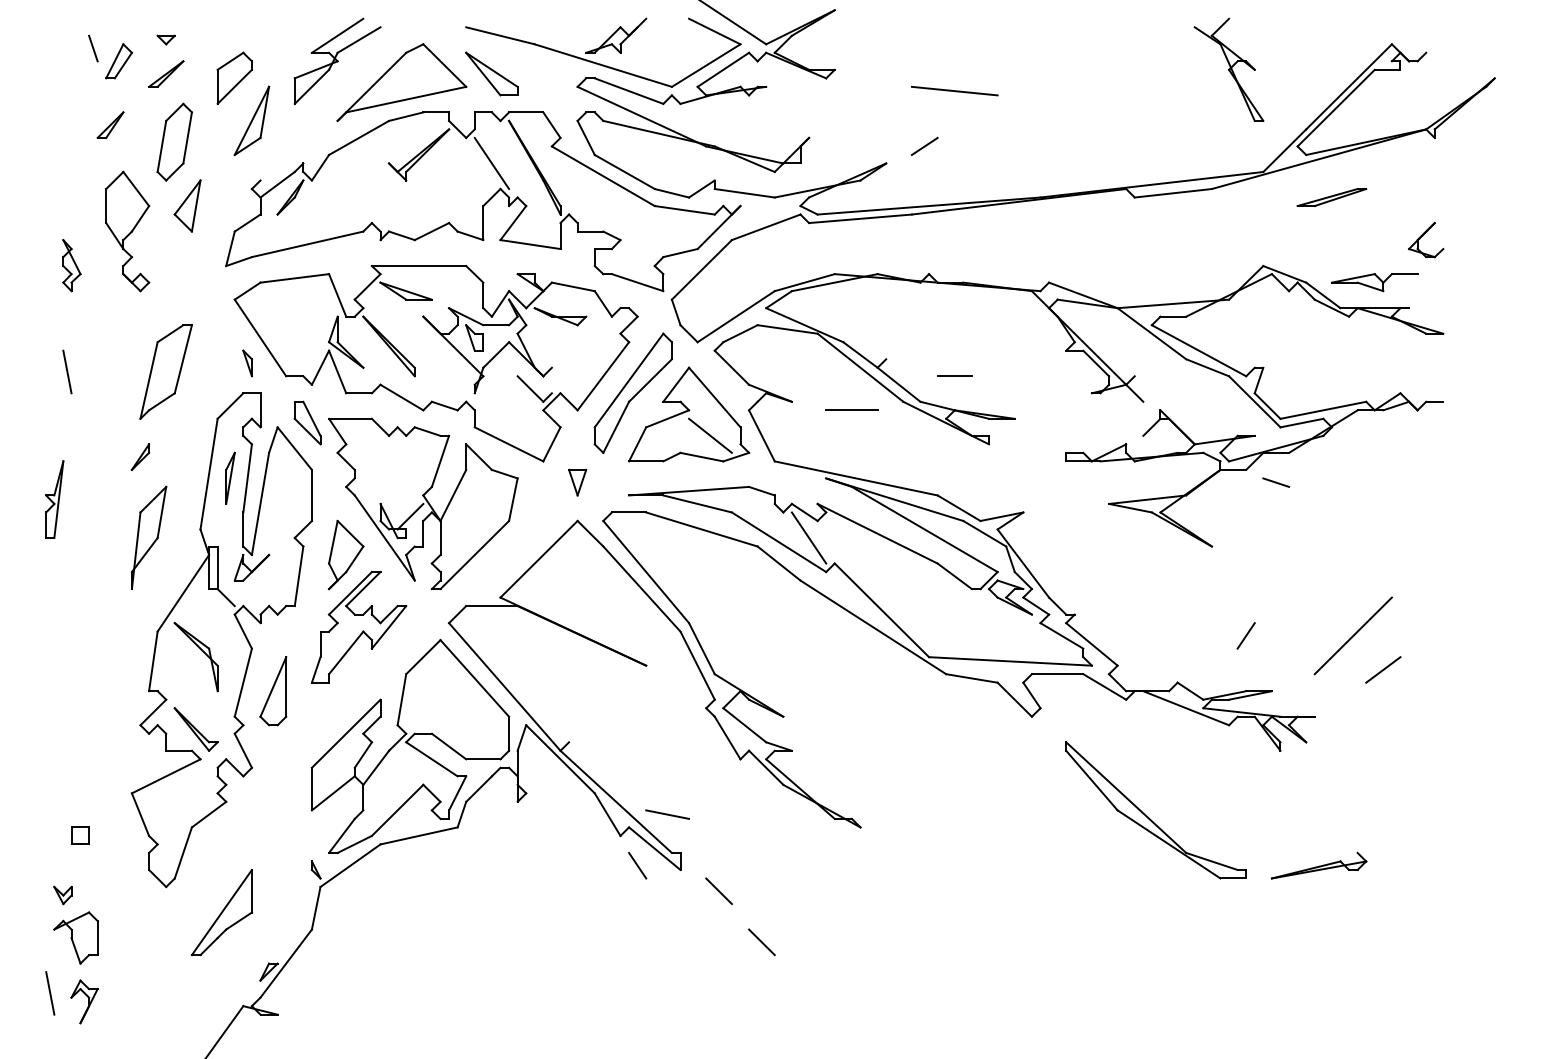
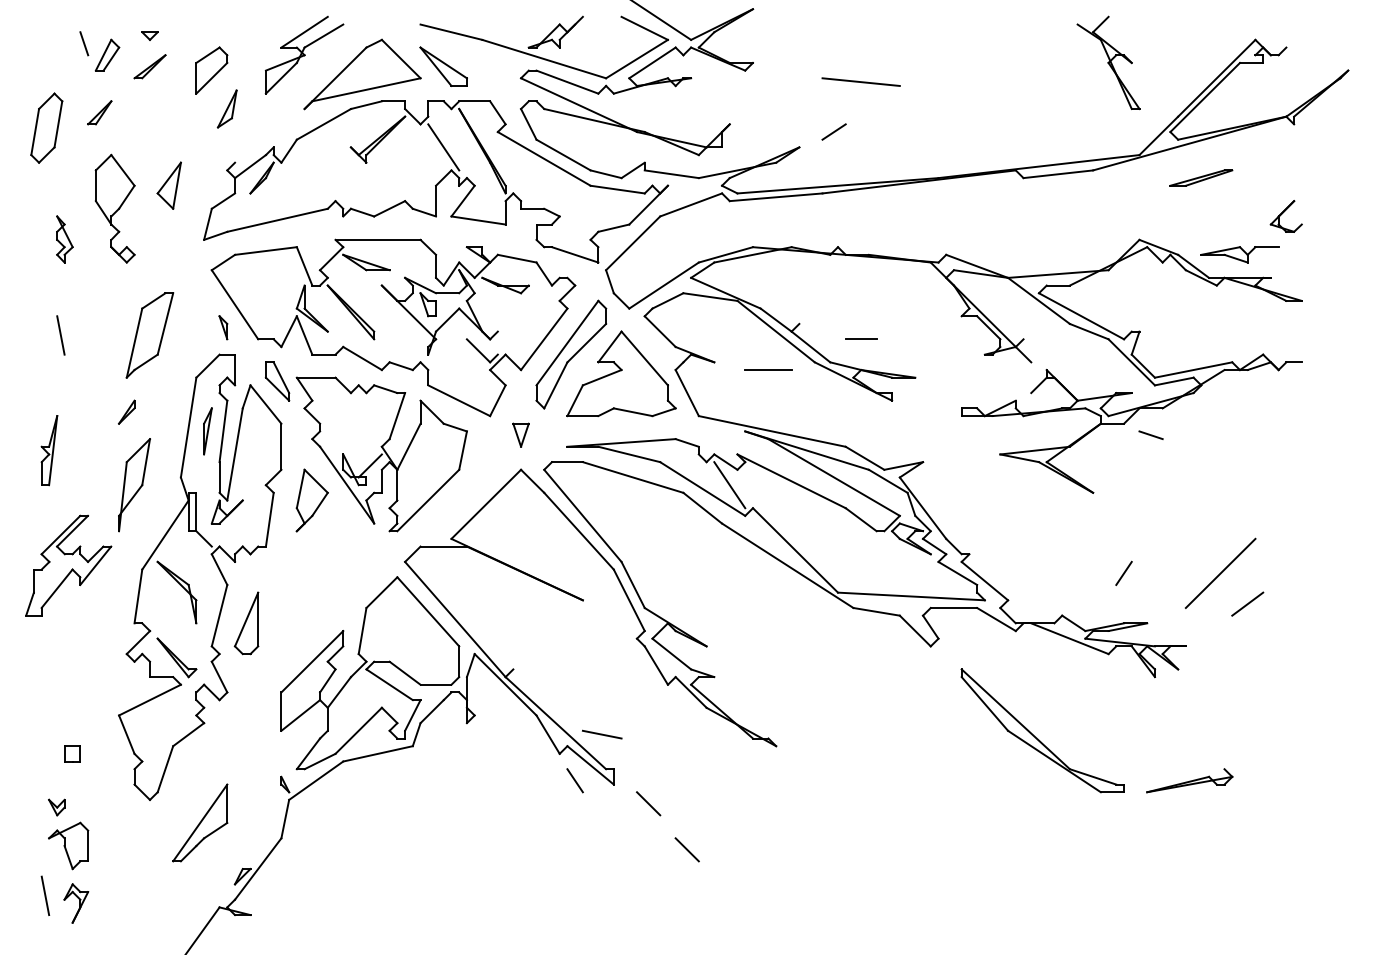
part: (251, 120) -> (226, 108), size x0.6
part: (174, 141) -> (46, 127), moved
line: (710, 435) -> (640, 392), removed
part: (359, 627) -> (69, 565), moved

